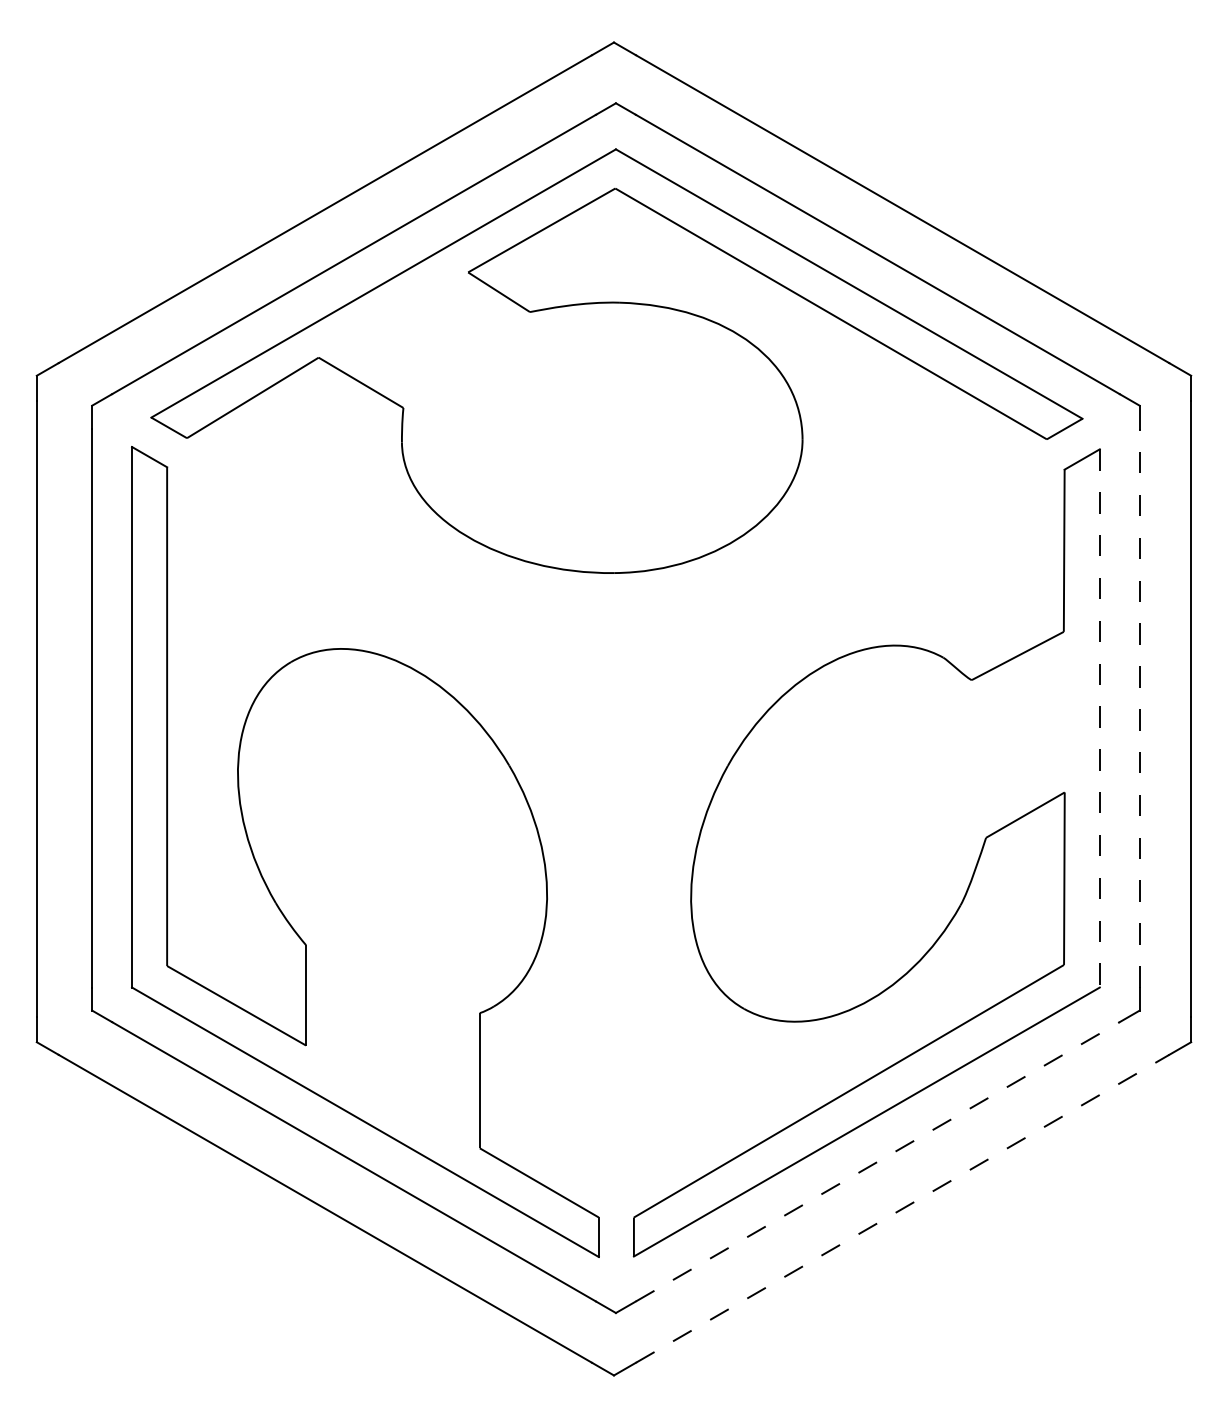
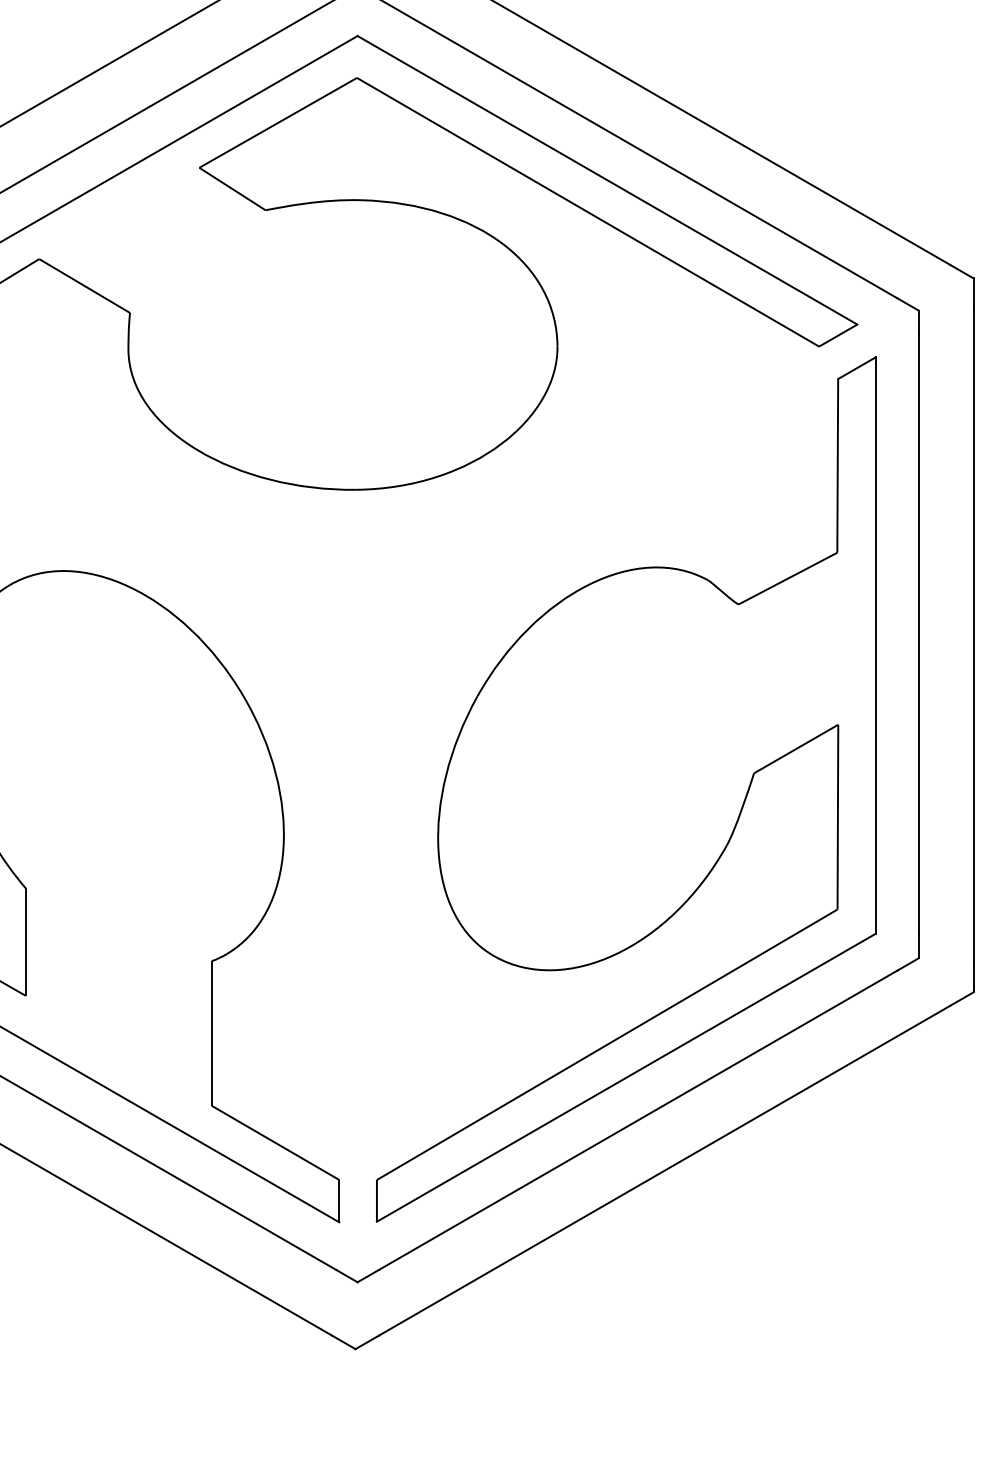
line: (1139, 707) -> (918, 633), dashed -> solid
line: (1099, 718) -> (875, 645), dashed -> solid
line: (878, 1161) -> (638, 1120), dashed -> solid
line: (902, 1208) -> (664, 1170), dashed -> solid

